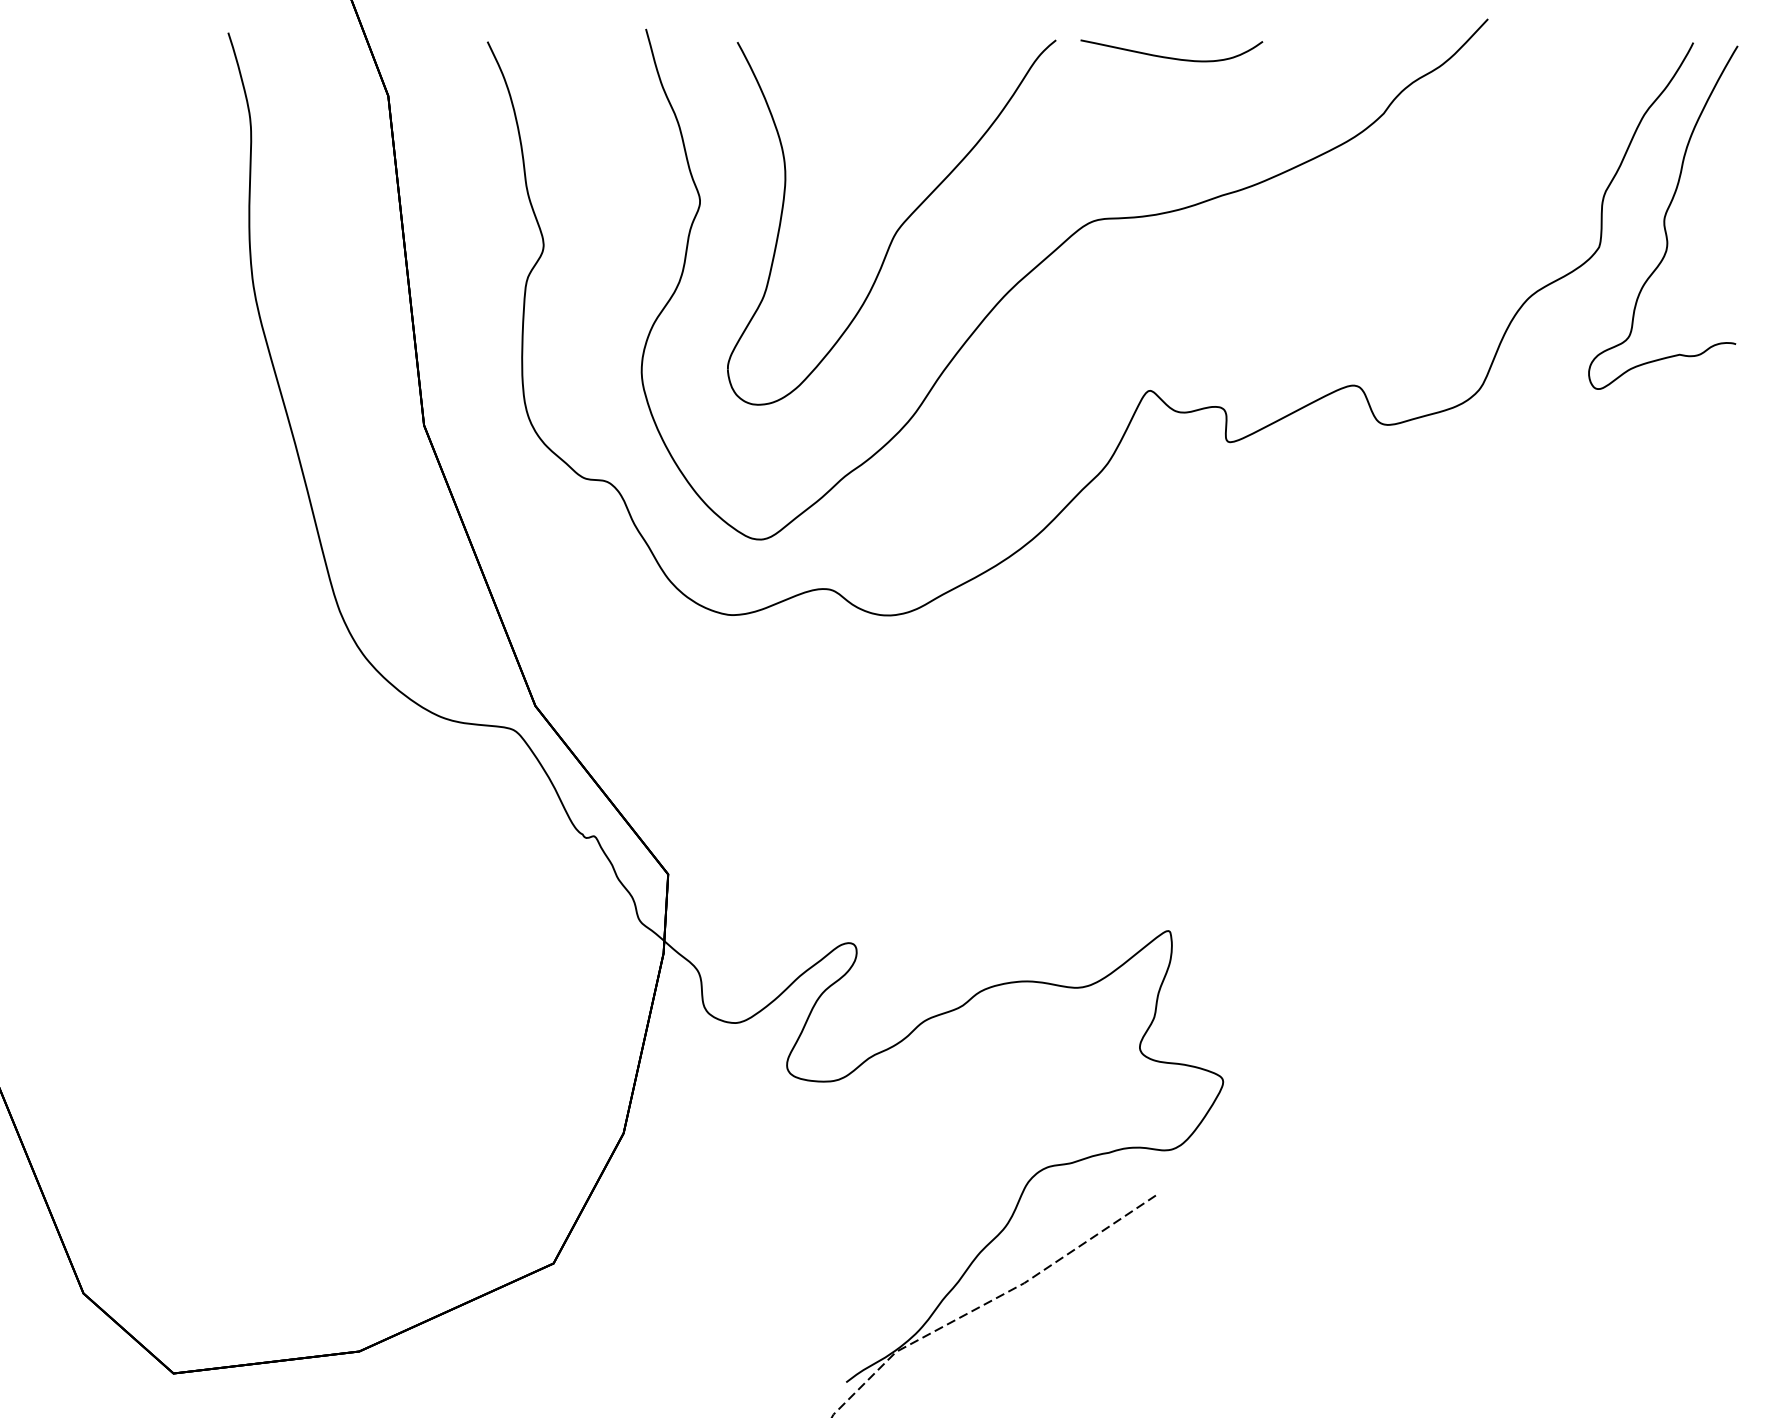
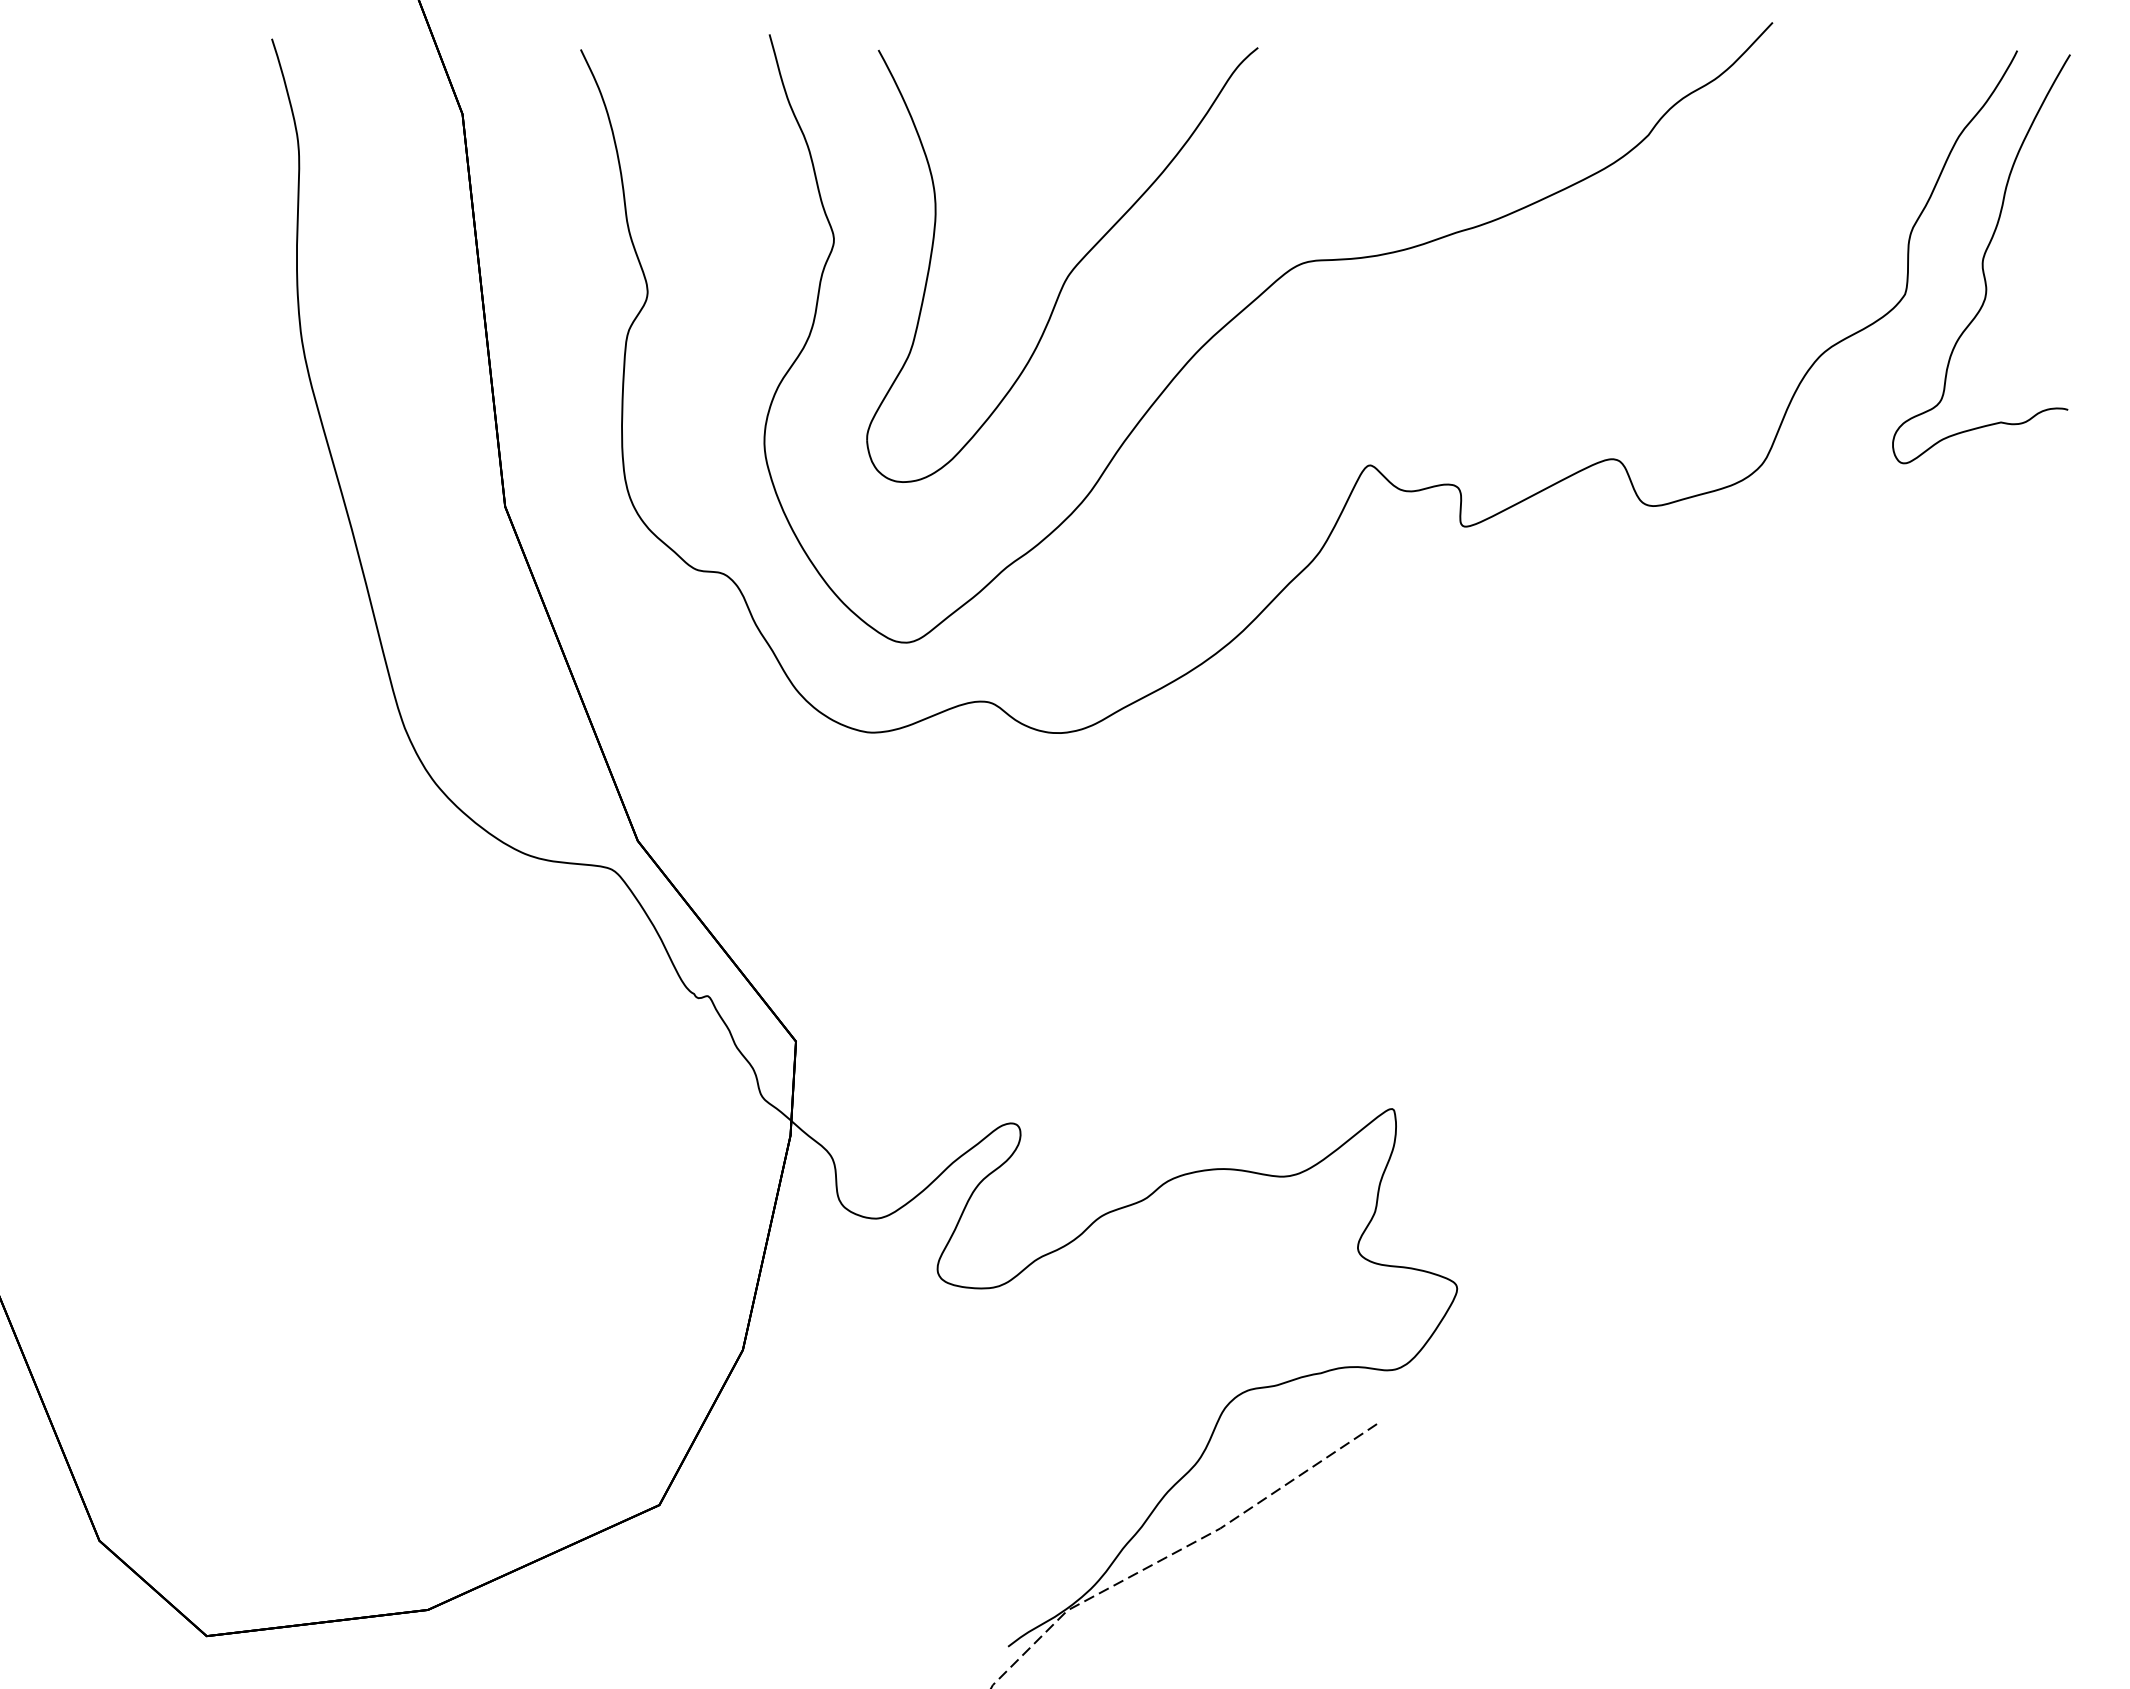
curve: (1171, 57) -> (1395, 68), removed

